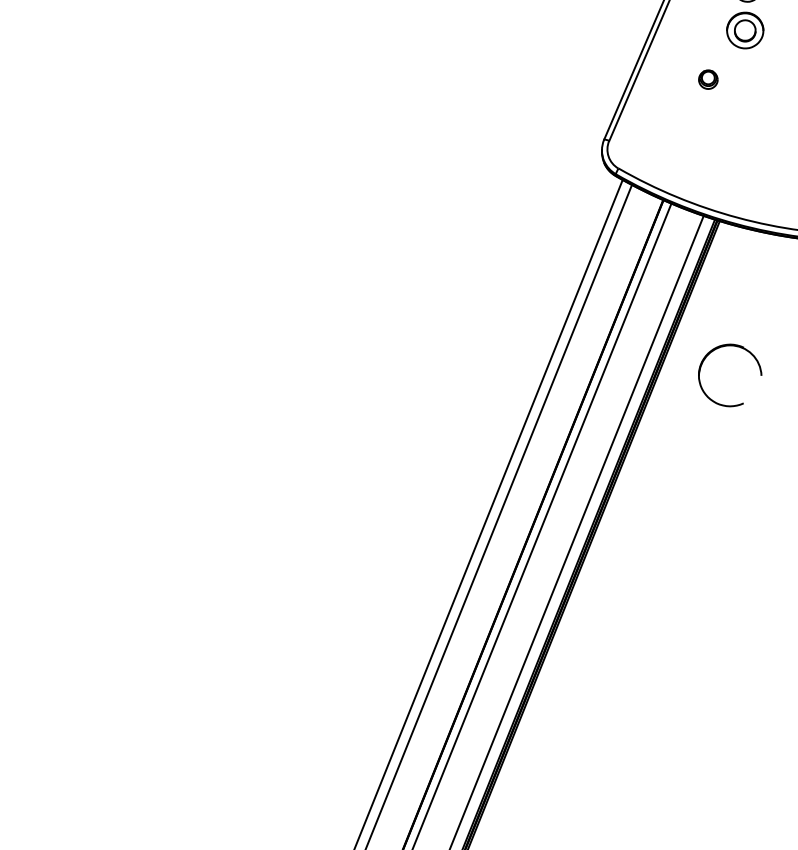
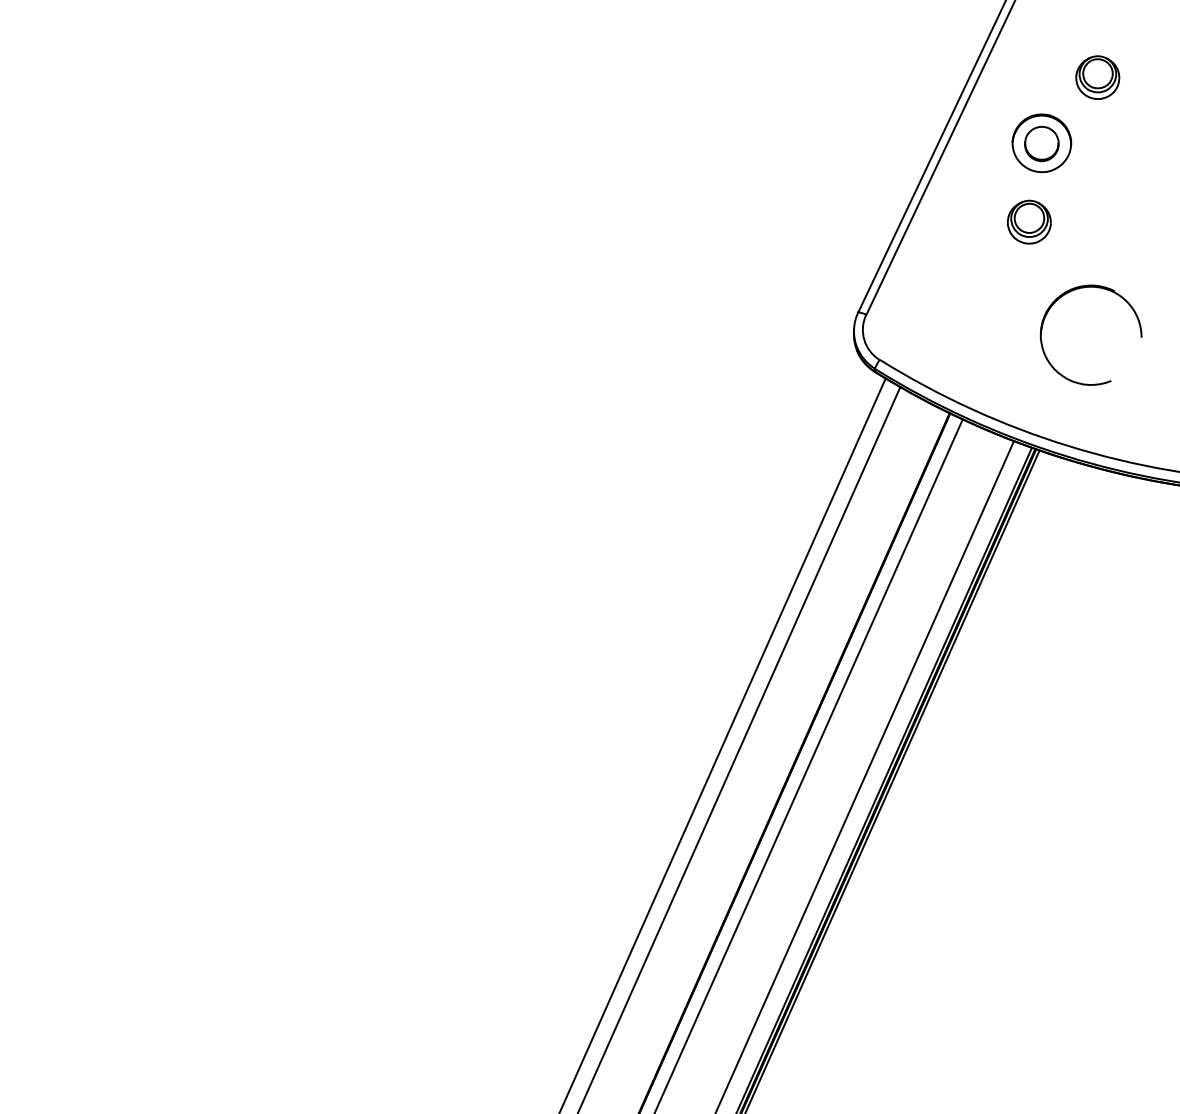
part: (745, 30) -> (1042, 143), moved
part: (708, 79) -> (1029, 221), size x1.43
part: (740, 348) -> (1109, 292), moved

